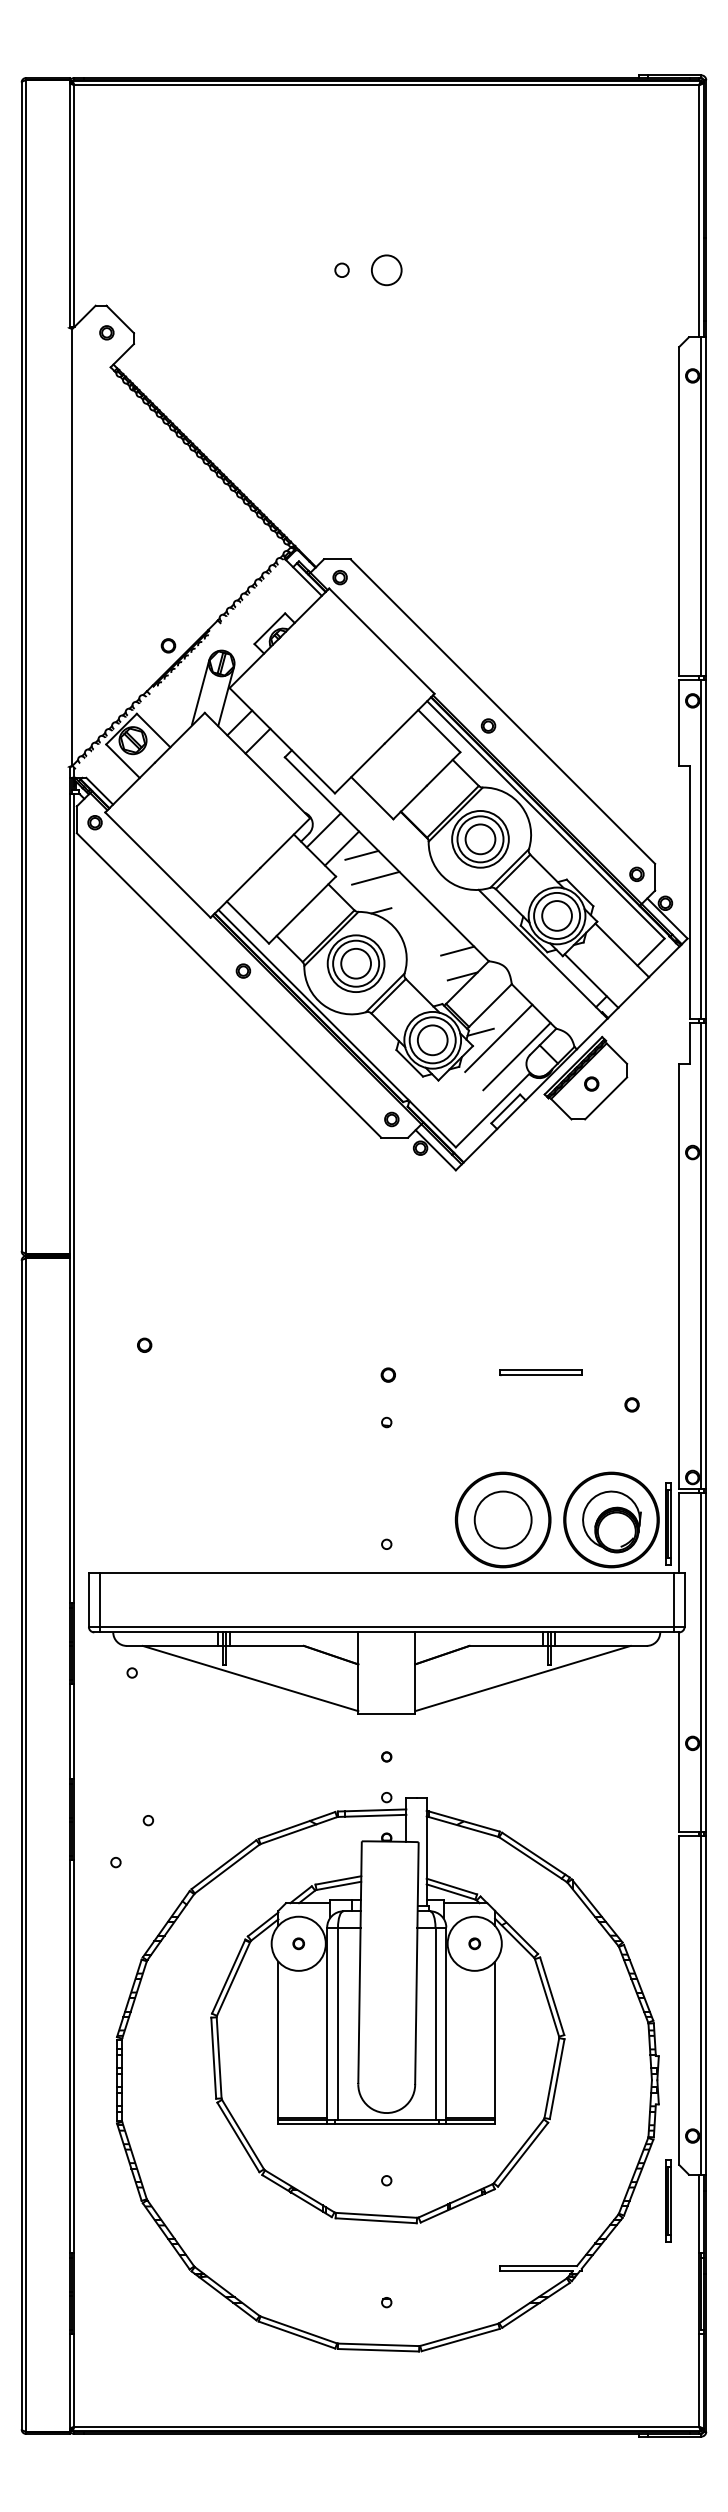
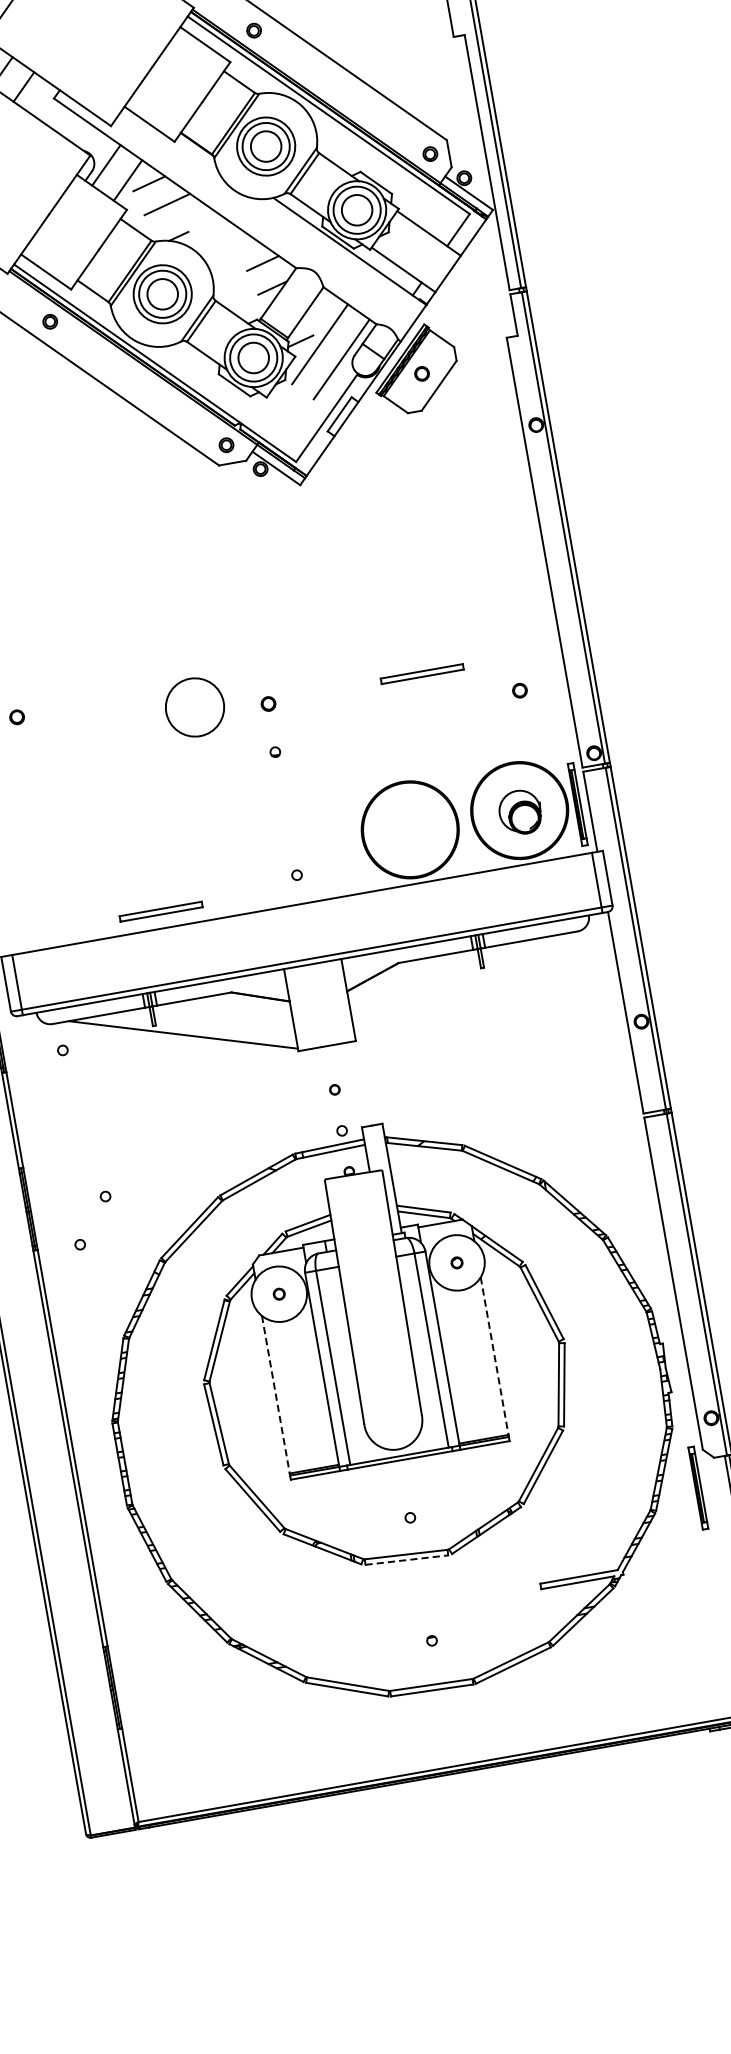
circle: (502, 1519) -> (194, 707), moved
part: (611, 1521) -> (519, 812), size x0.7
part: (249, 1556) -> (160, 911), added
line: (522, 1678) -> (458, 986), removed
line: (278, 2040) -> (276, 1395), solid -> dashed
line: (495, 2040) -> (495, 1356), solid -> dashed
line: (376, 2220) -> (407, 1559), solid -> dashed

